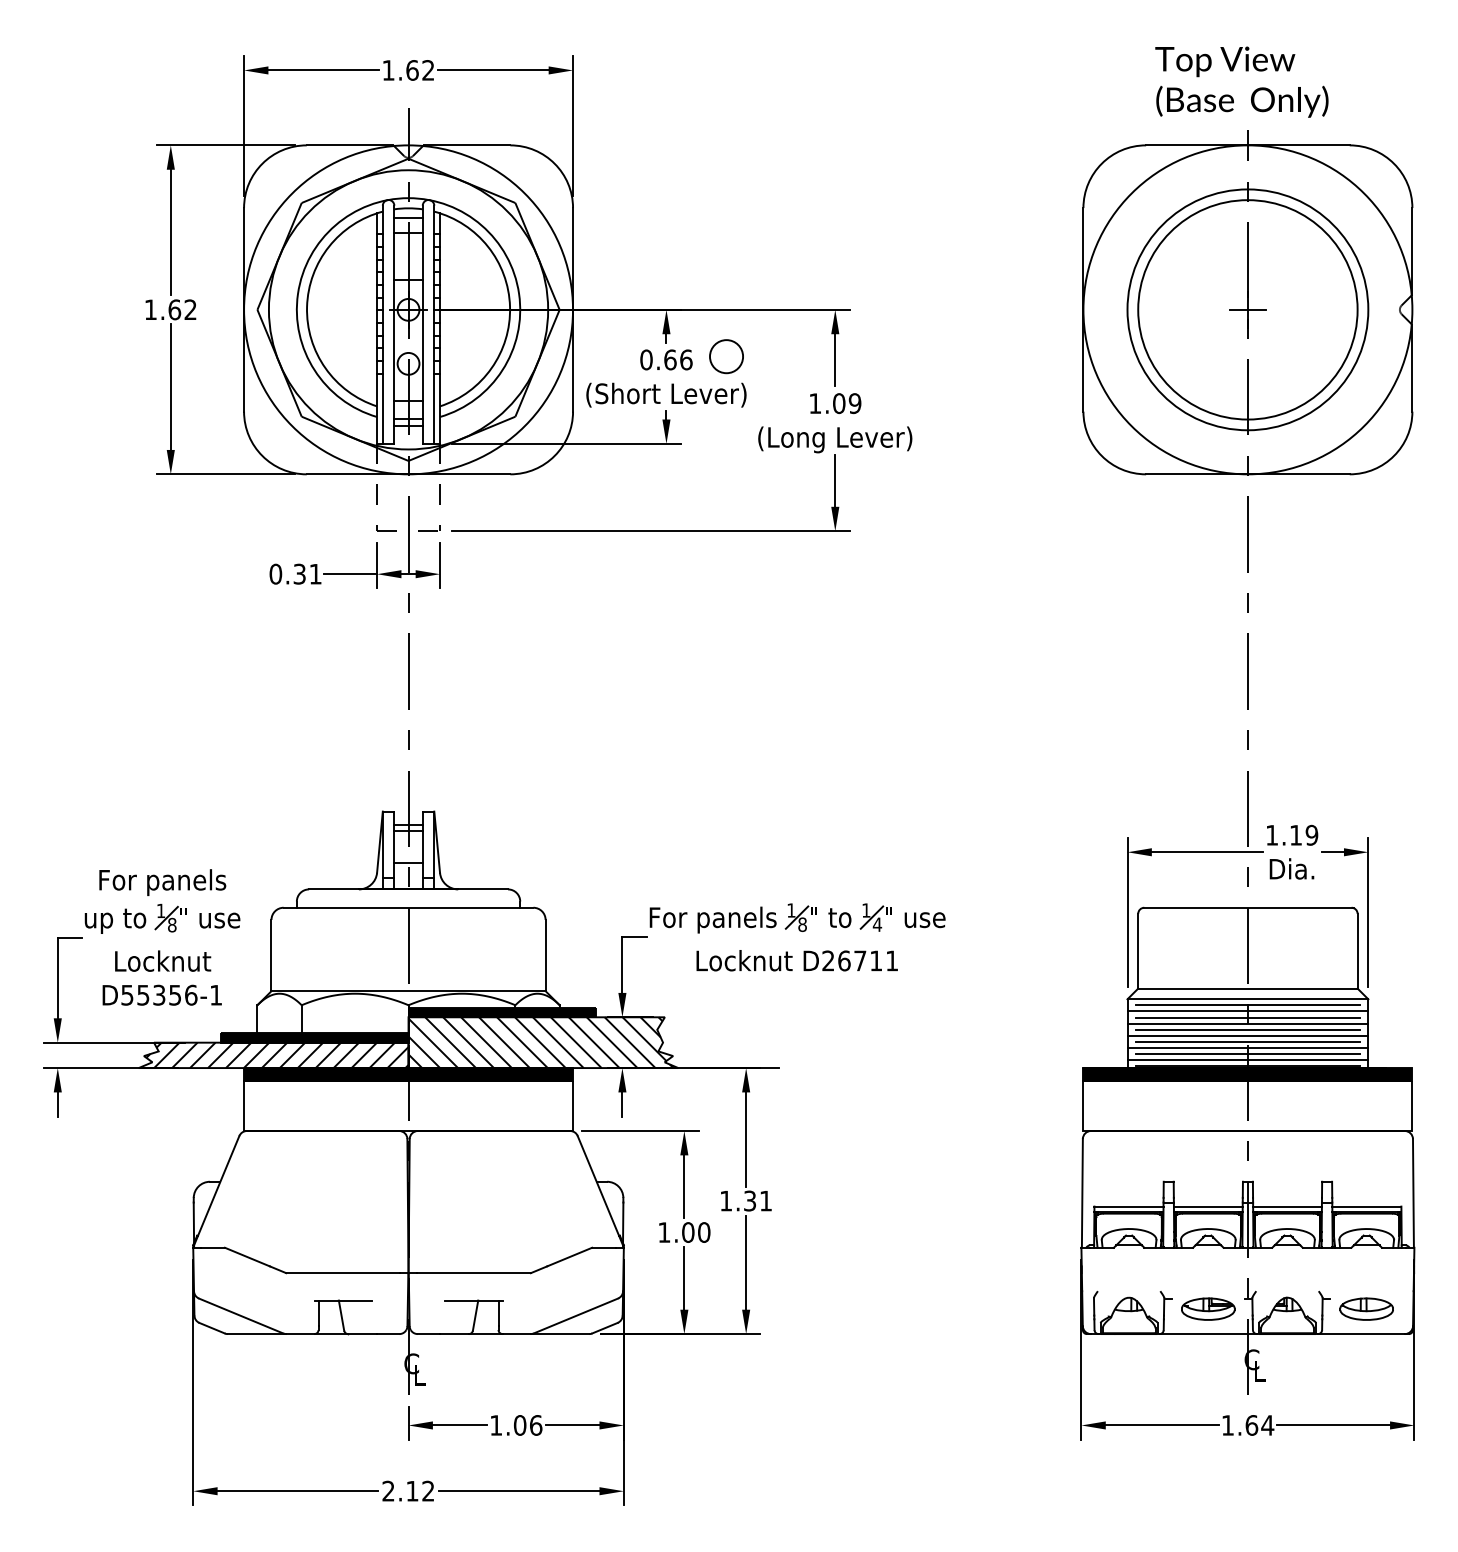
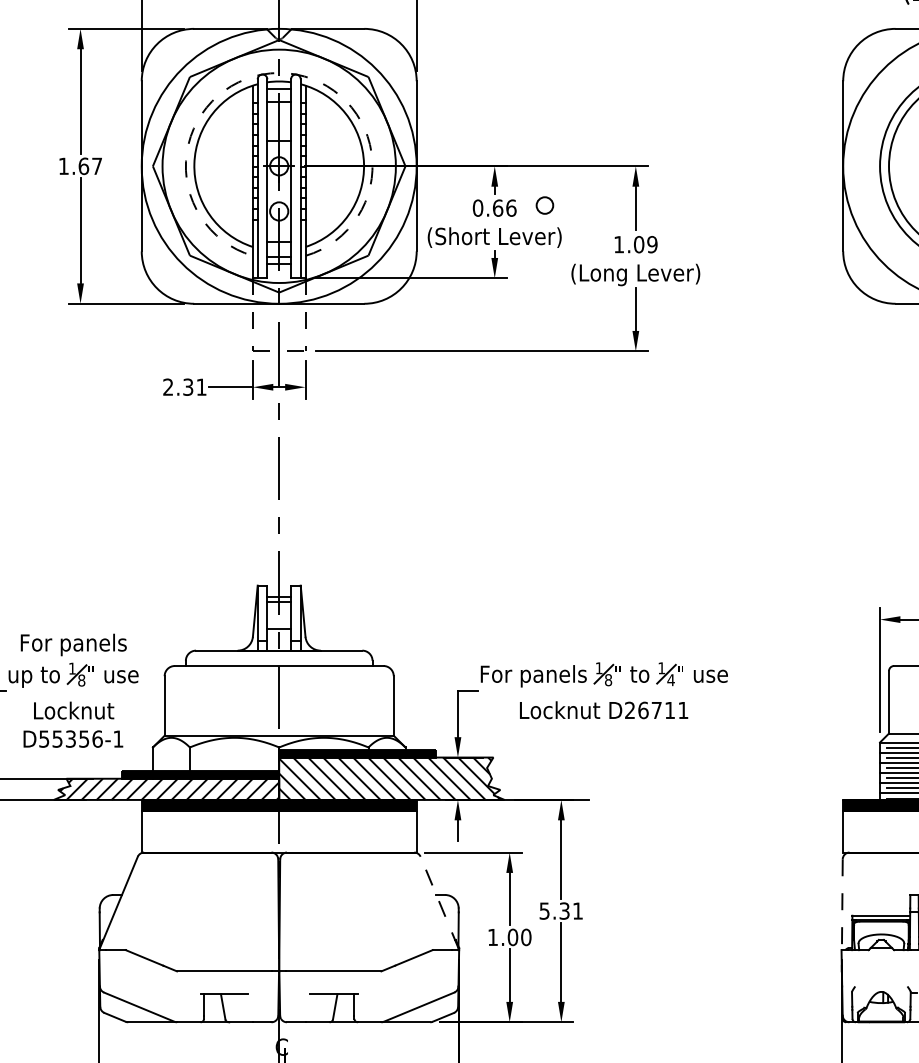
arc: (408, 198) -> (279, 73), solid -> dashed
text: (190, 309) -> (96, 166), 1.62 -> 1.67
circle: (726, 356) -> (544, 205), size x0.6
text: (275, 573) -> (168, 386), 0.31 -> 2.31
line: (600, 1190) -> (439, 902), solid -> dashed
line: (1082, 1193) -> (842, 904), solid -> dashed
text: (725, 1201) -> (544, 911), 1.31 -> 5.31

